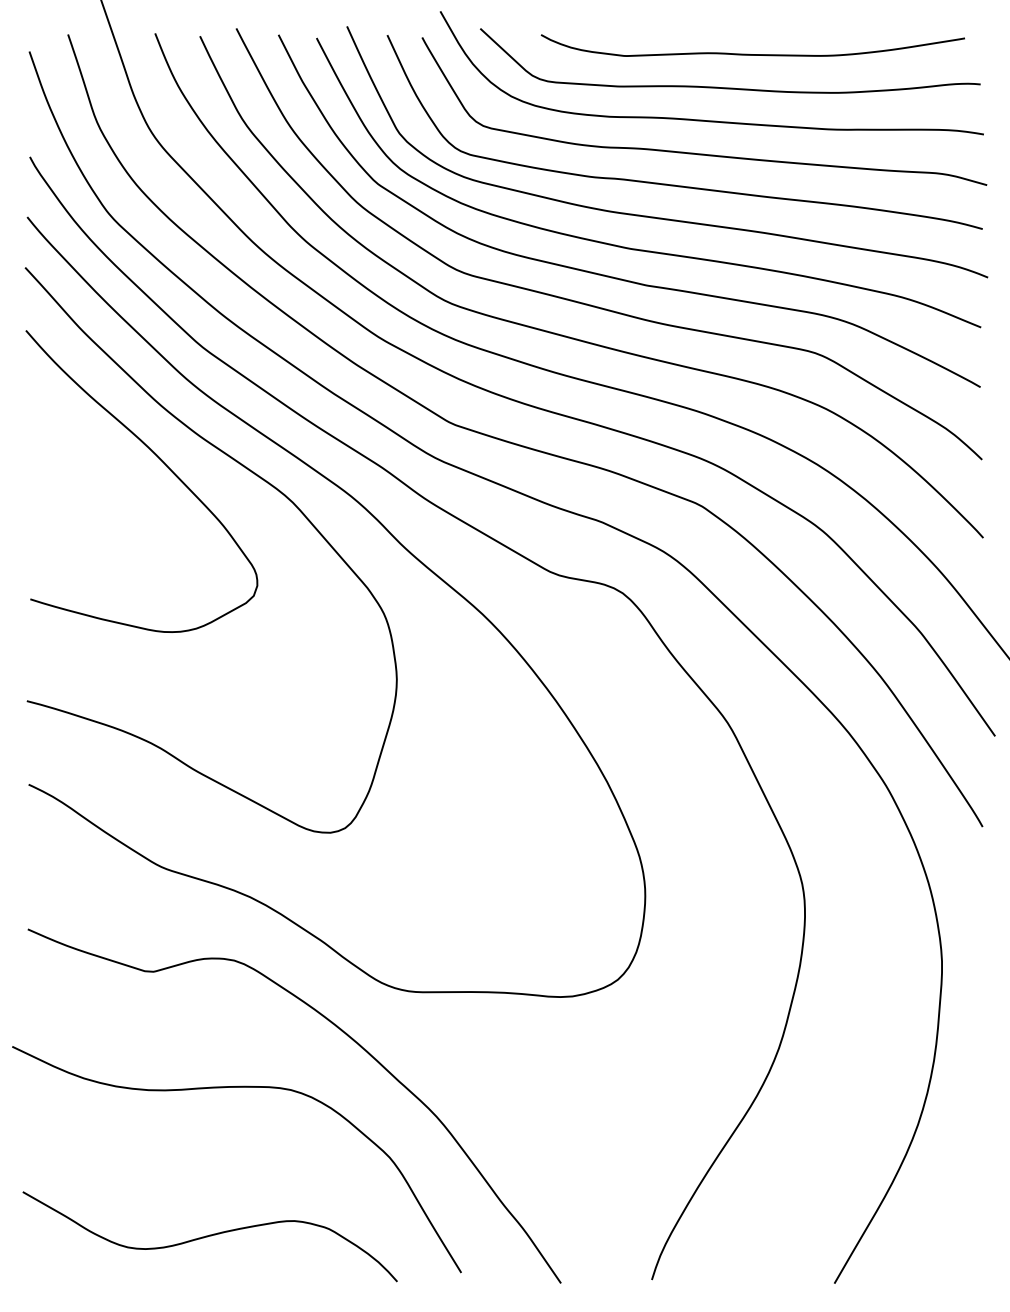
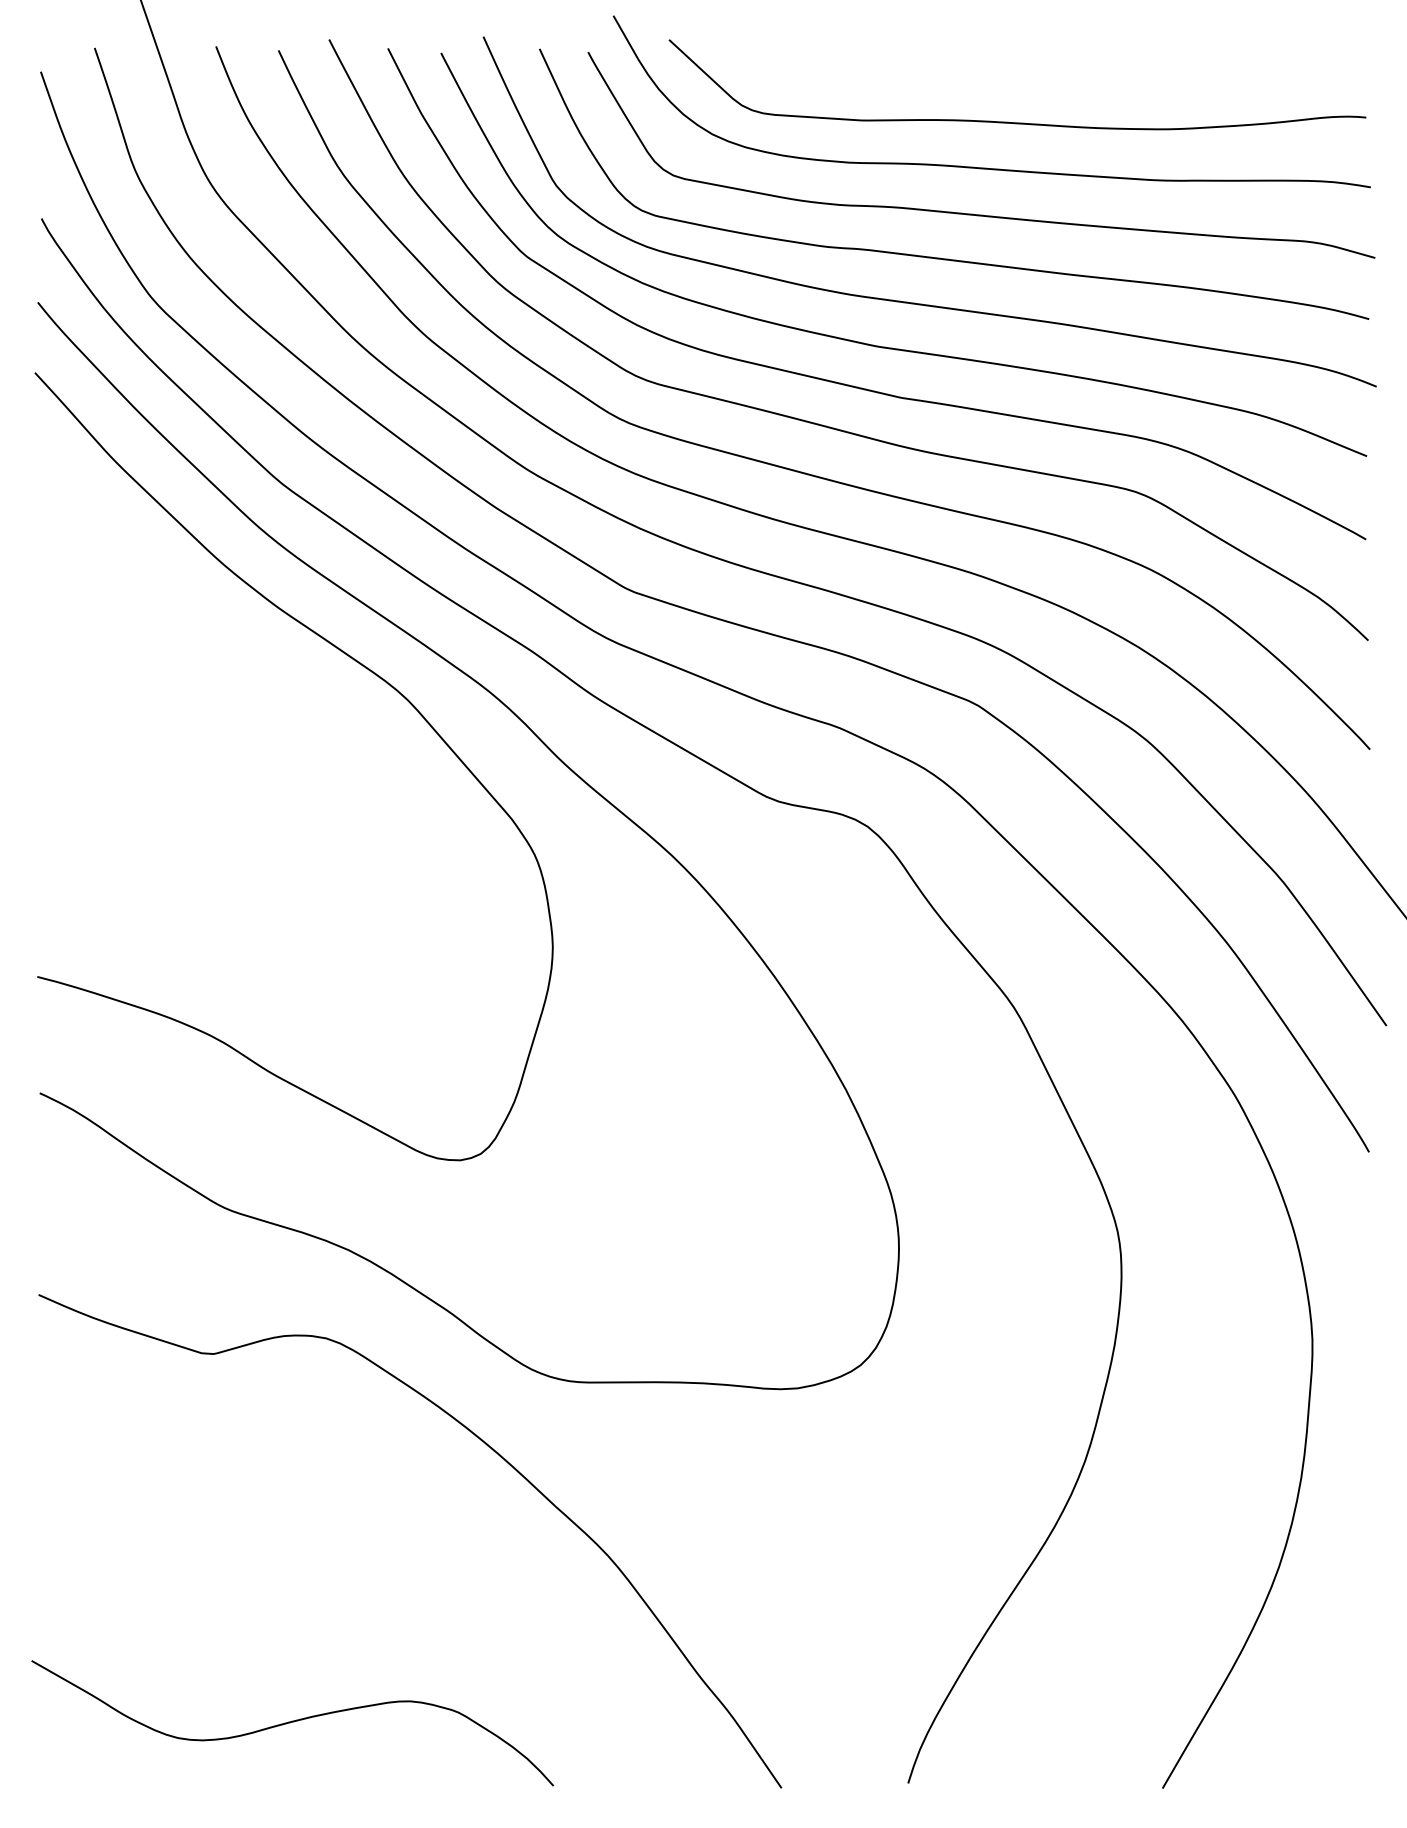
curve: (748, 53) -> (1042, 74), removed
curve: (161, 461) -> (224, 642), removed
curve: (236, 1087) -> (329, 1515), removed

